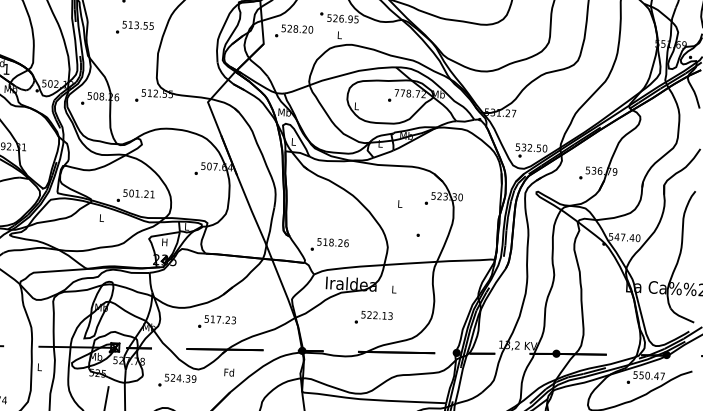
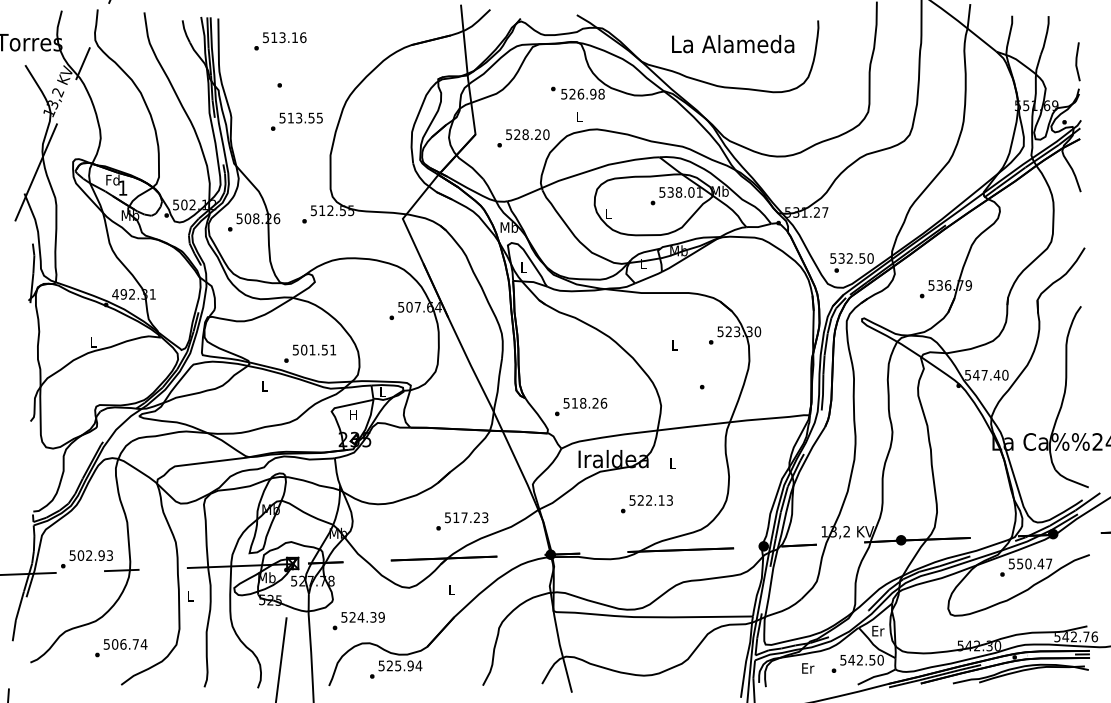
text: (356, 19) -> (601, 93), 526.95 -> 526.98
text: (294, 31) -> (523, 138), moved
text: (409, 93) -> (680, 192), 778.72 -> 538.01
text: (146, 193) -> (324, 349), 501.21 -> 501.51
text: (217, 322) -> (462, 521), moved
text: (229, 372) -> (451, 589), Fd -> L
text: (177, 381) -> (358, 621), moved

